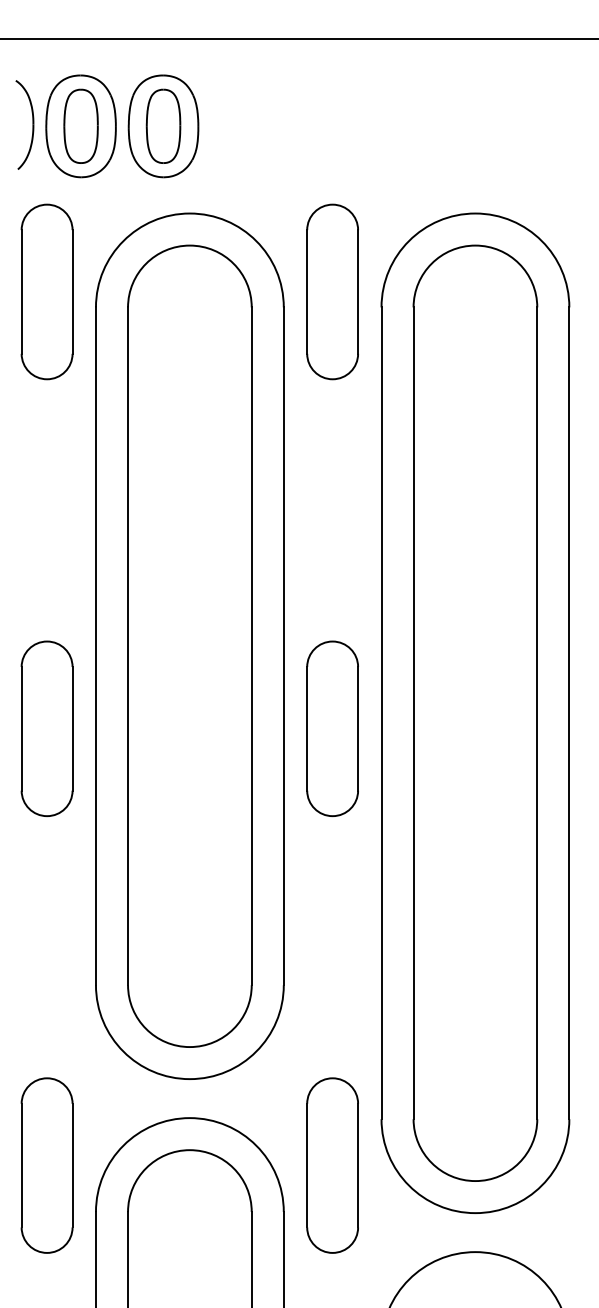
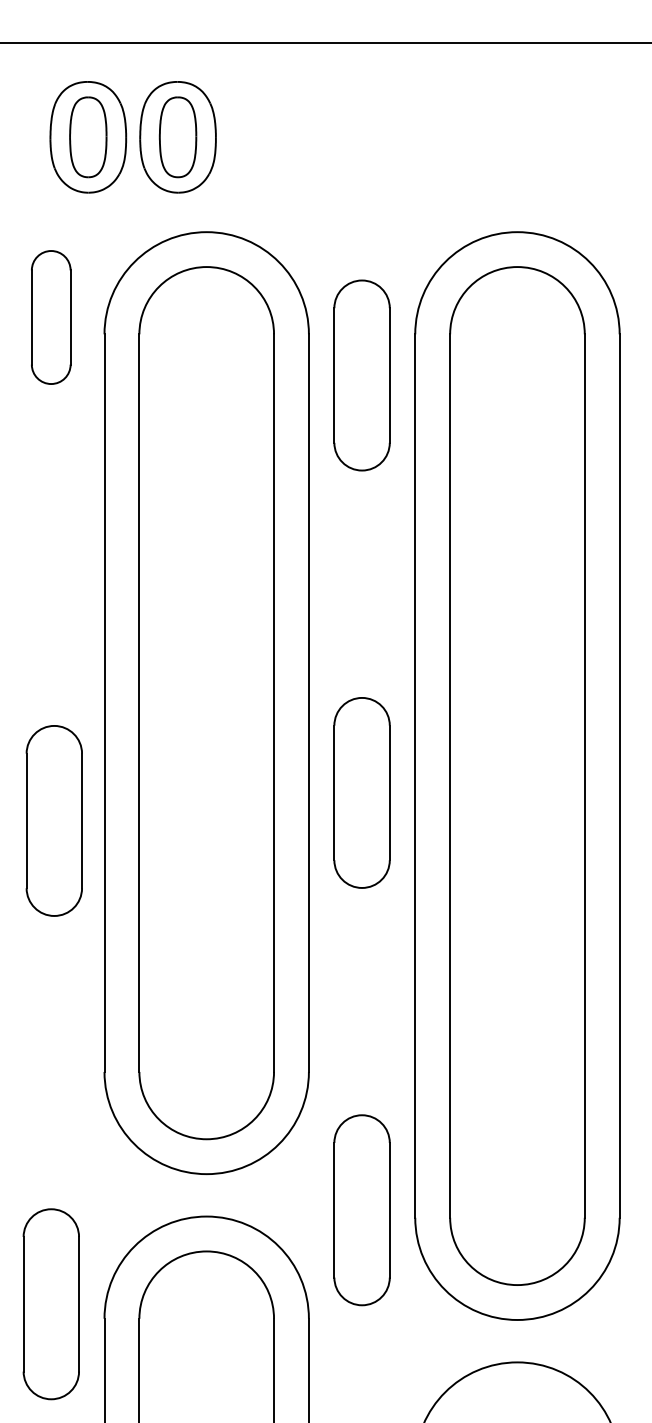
part: (32, 124) -> (35, 135), removed
part: (46, 291) -> (50, 317), size x0.7
part: (332, 291) -> (361, 375), moved
part: (46, 728) -> (53, 820), moved
part: (46, 1165) -> (50, 1304), moved
part: (332, 1165) -> (361, 1210), moved

